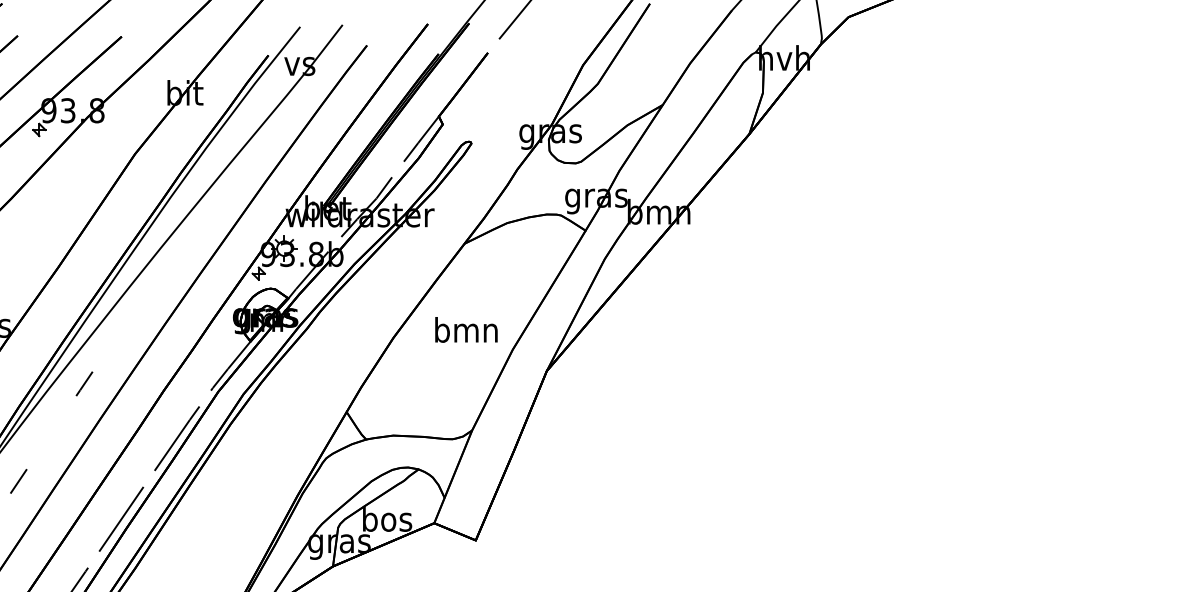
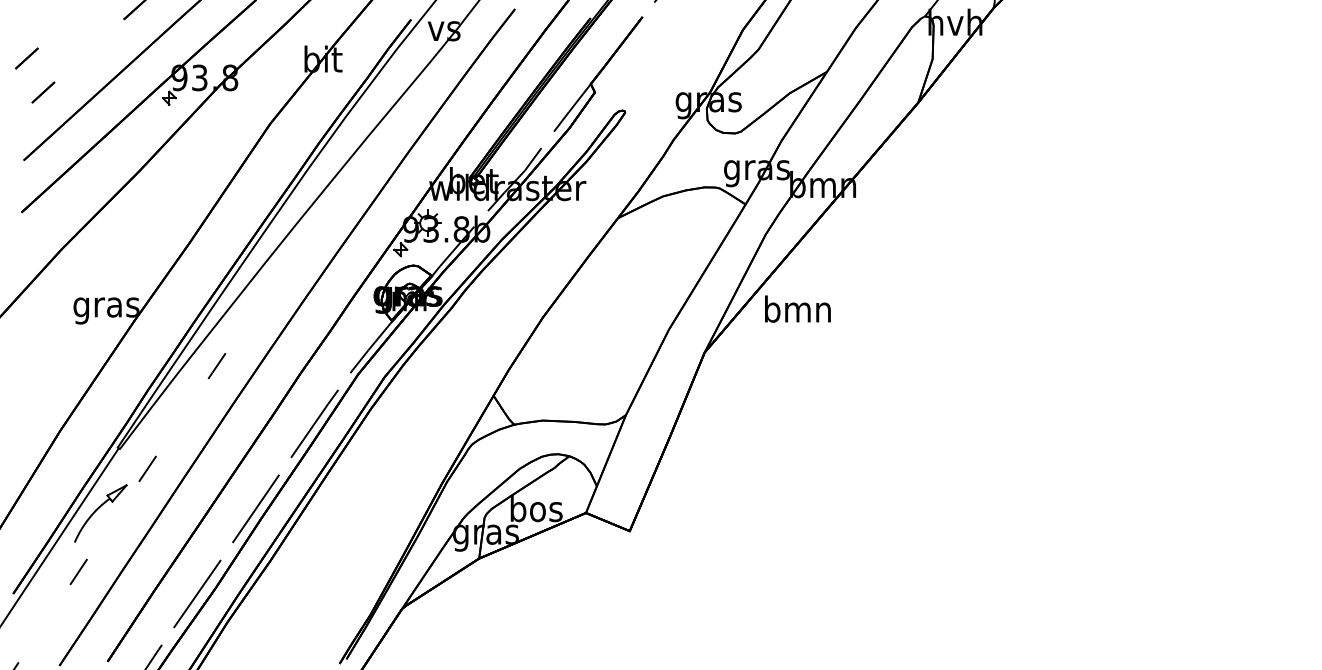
text: (466, 329) -> (797, 308), moved

